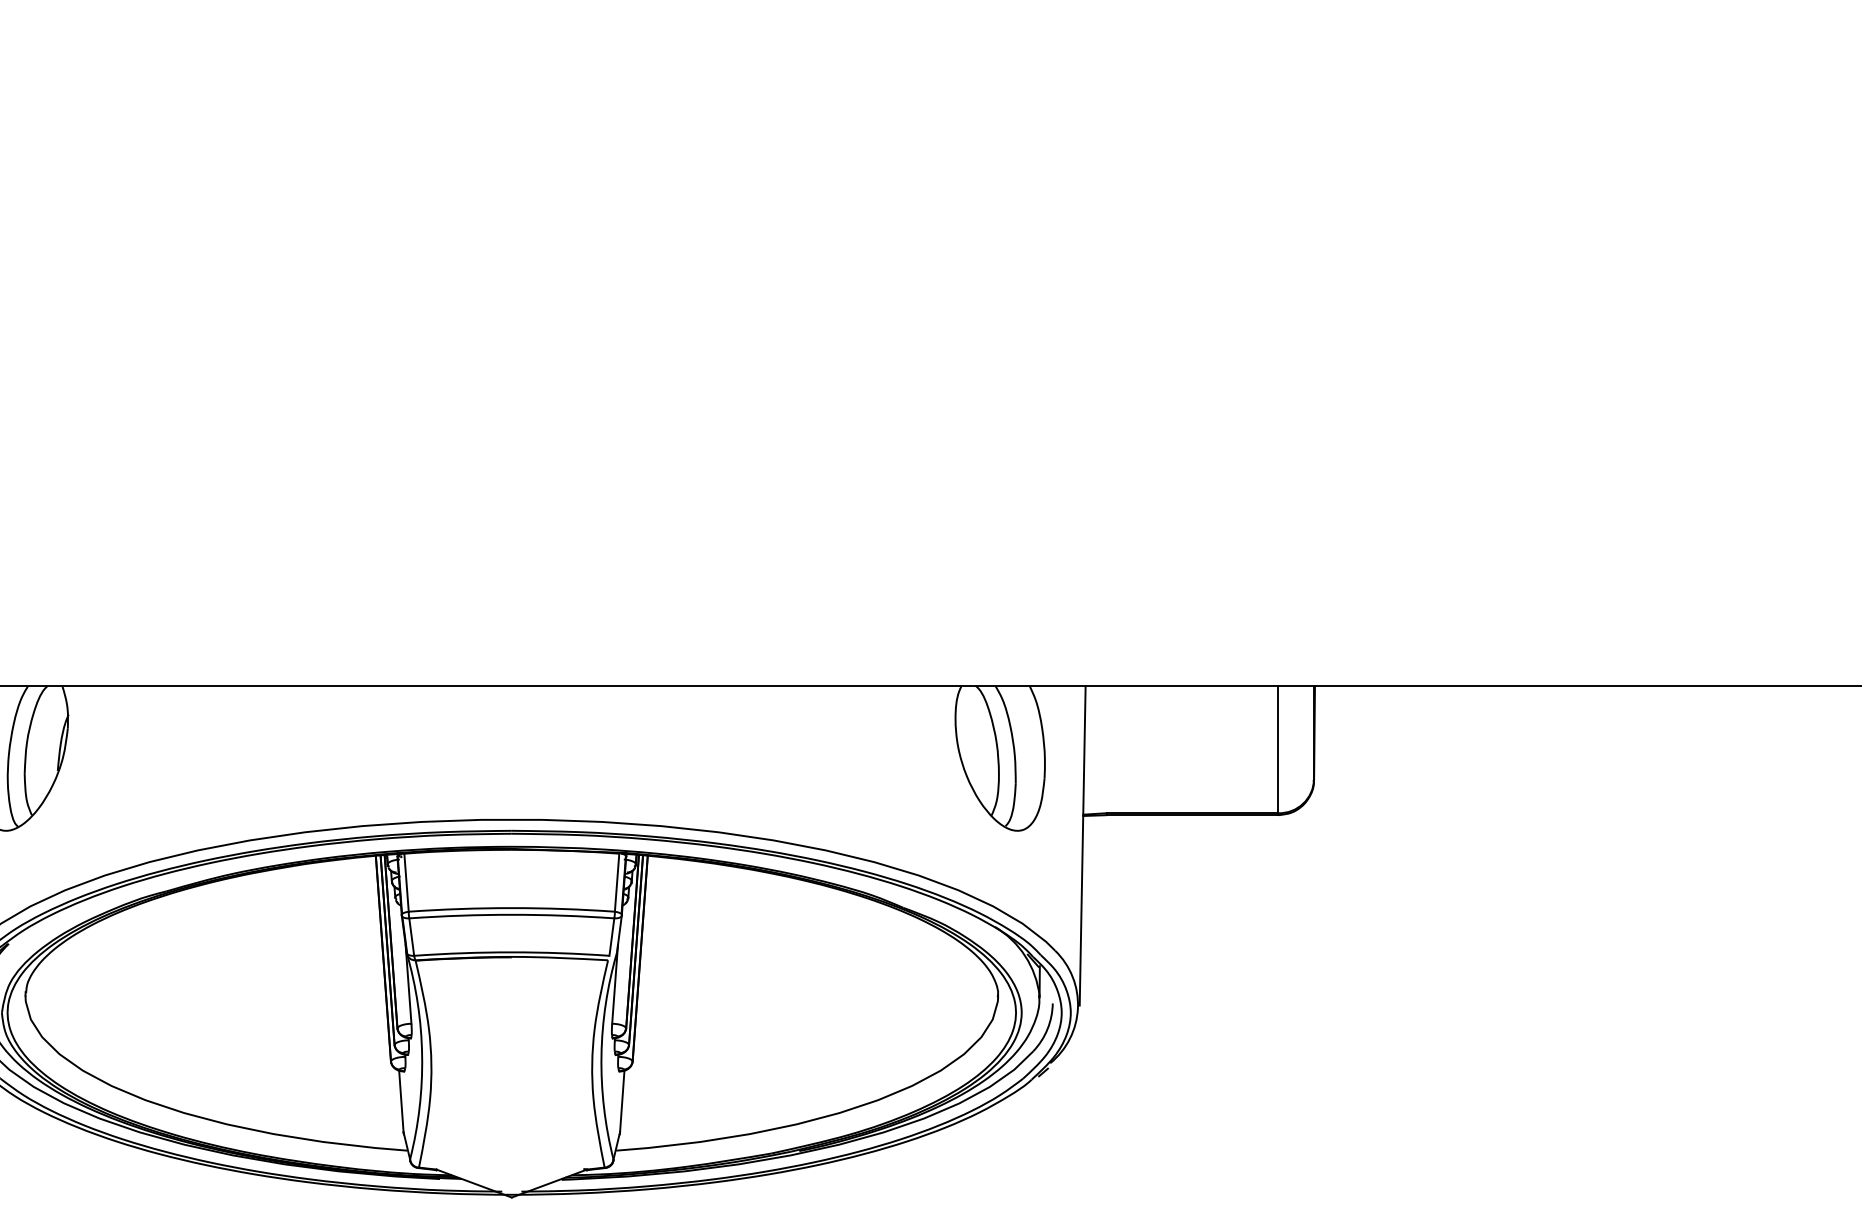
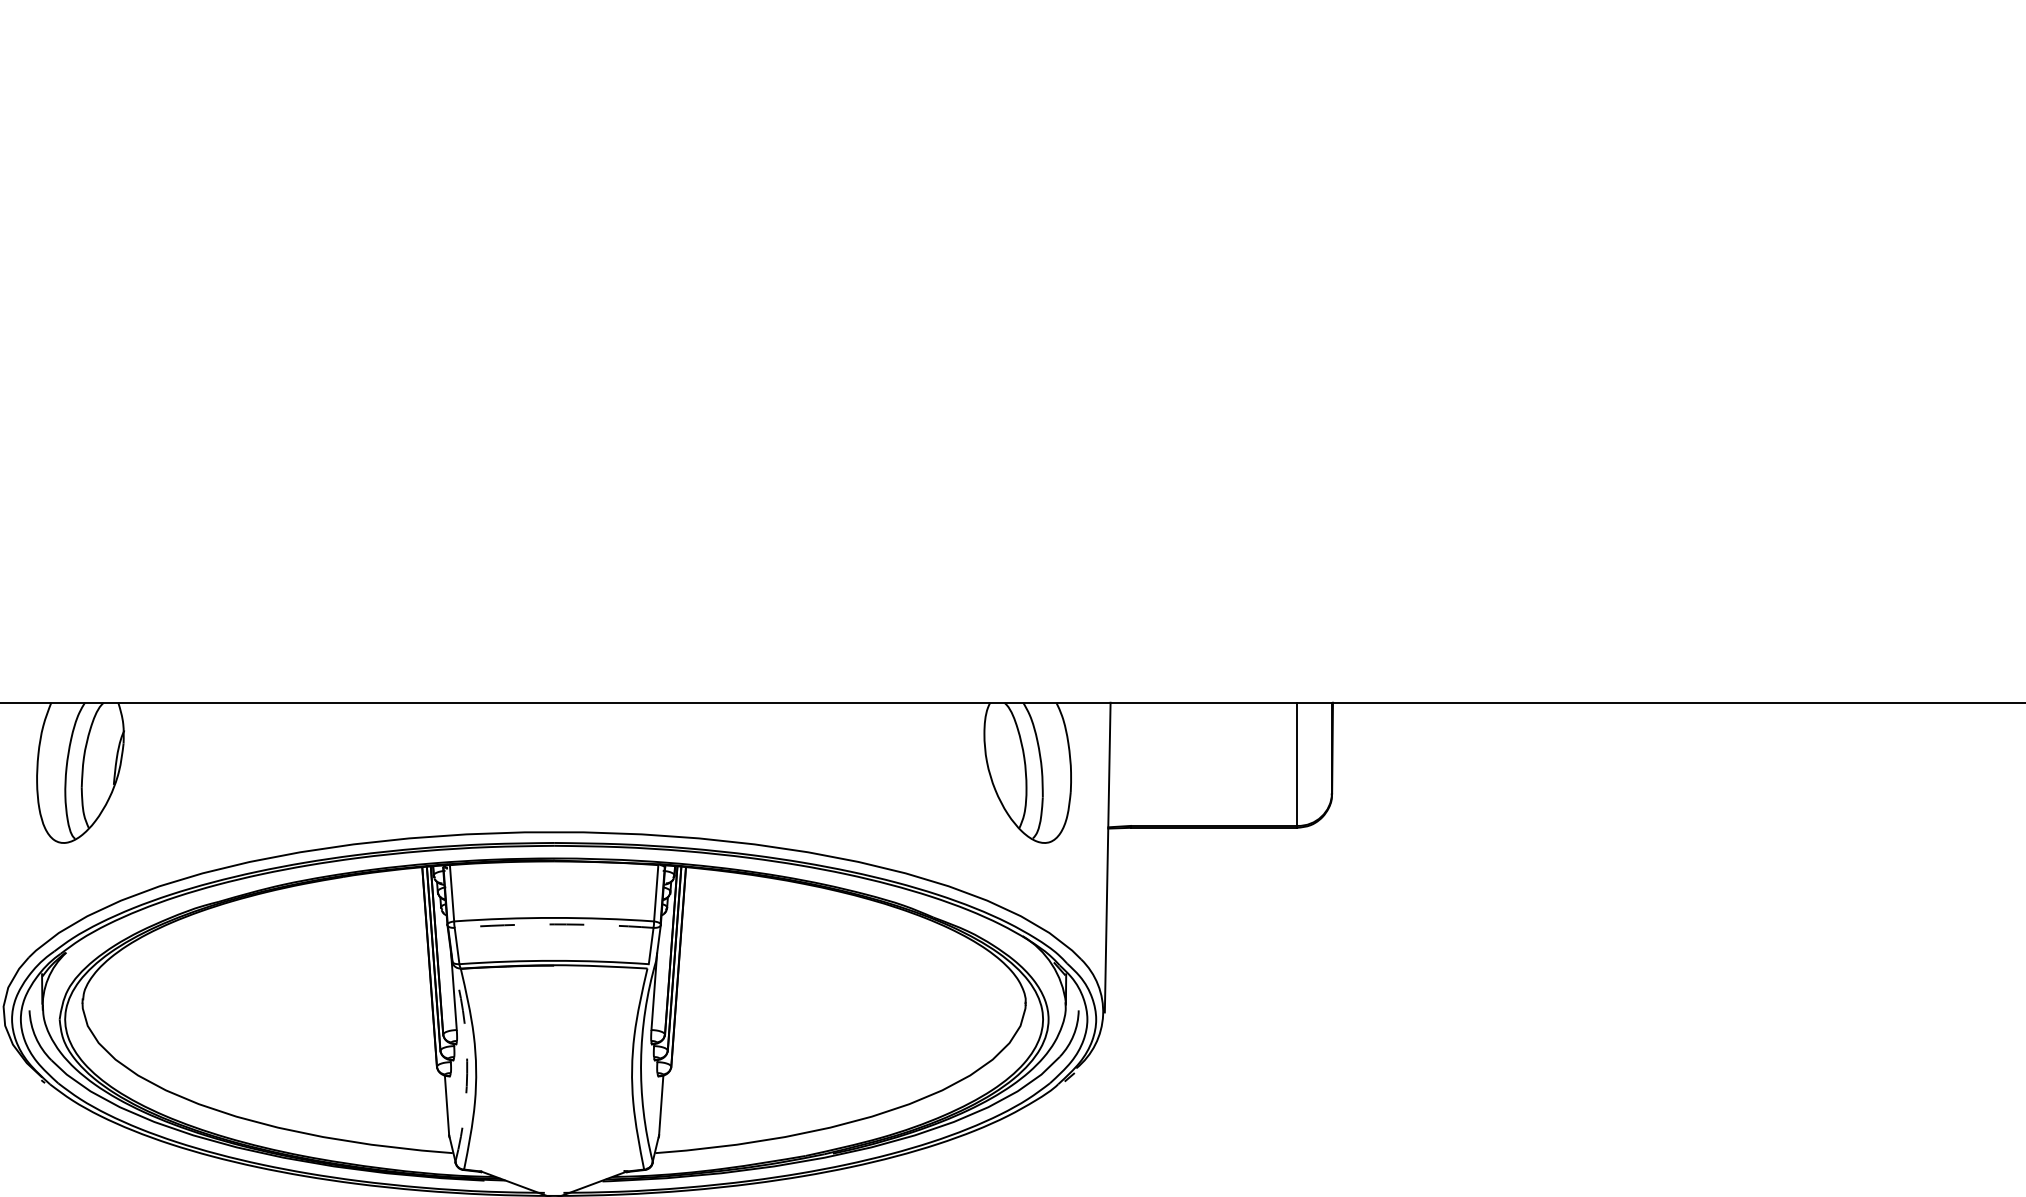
arc: (512, 914) -> (554, 924), solid -> dashed
arc: (422, 1056) -> (467, 1061), solid -> dashed

